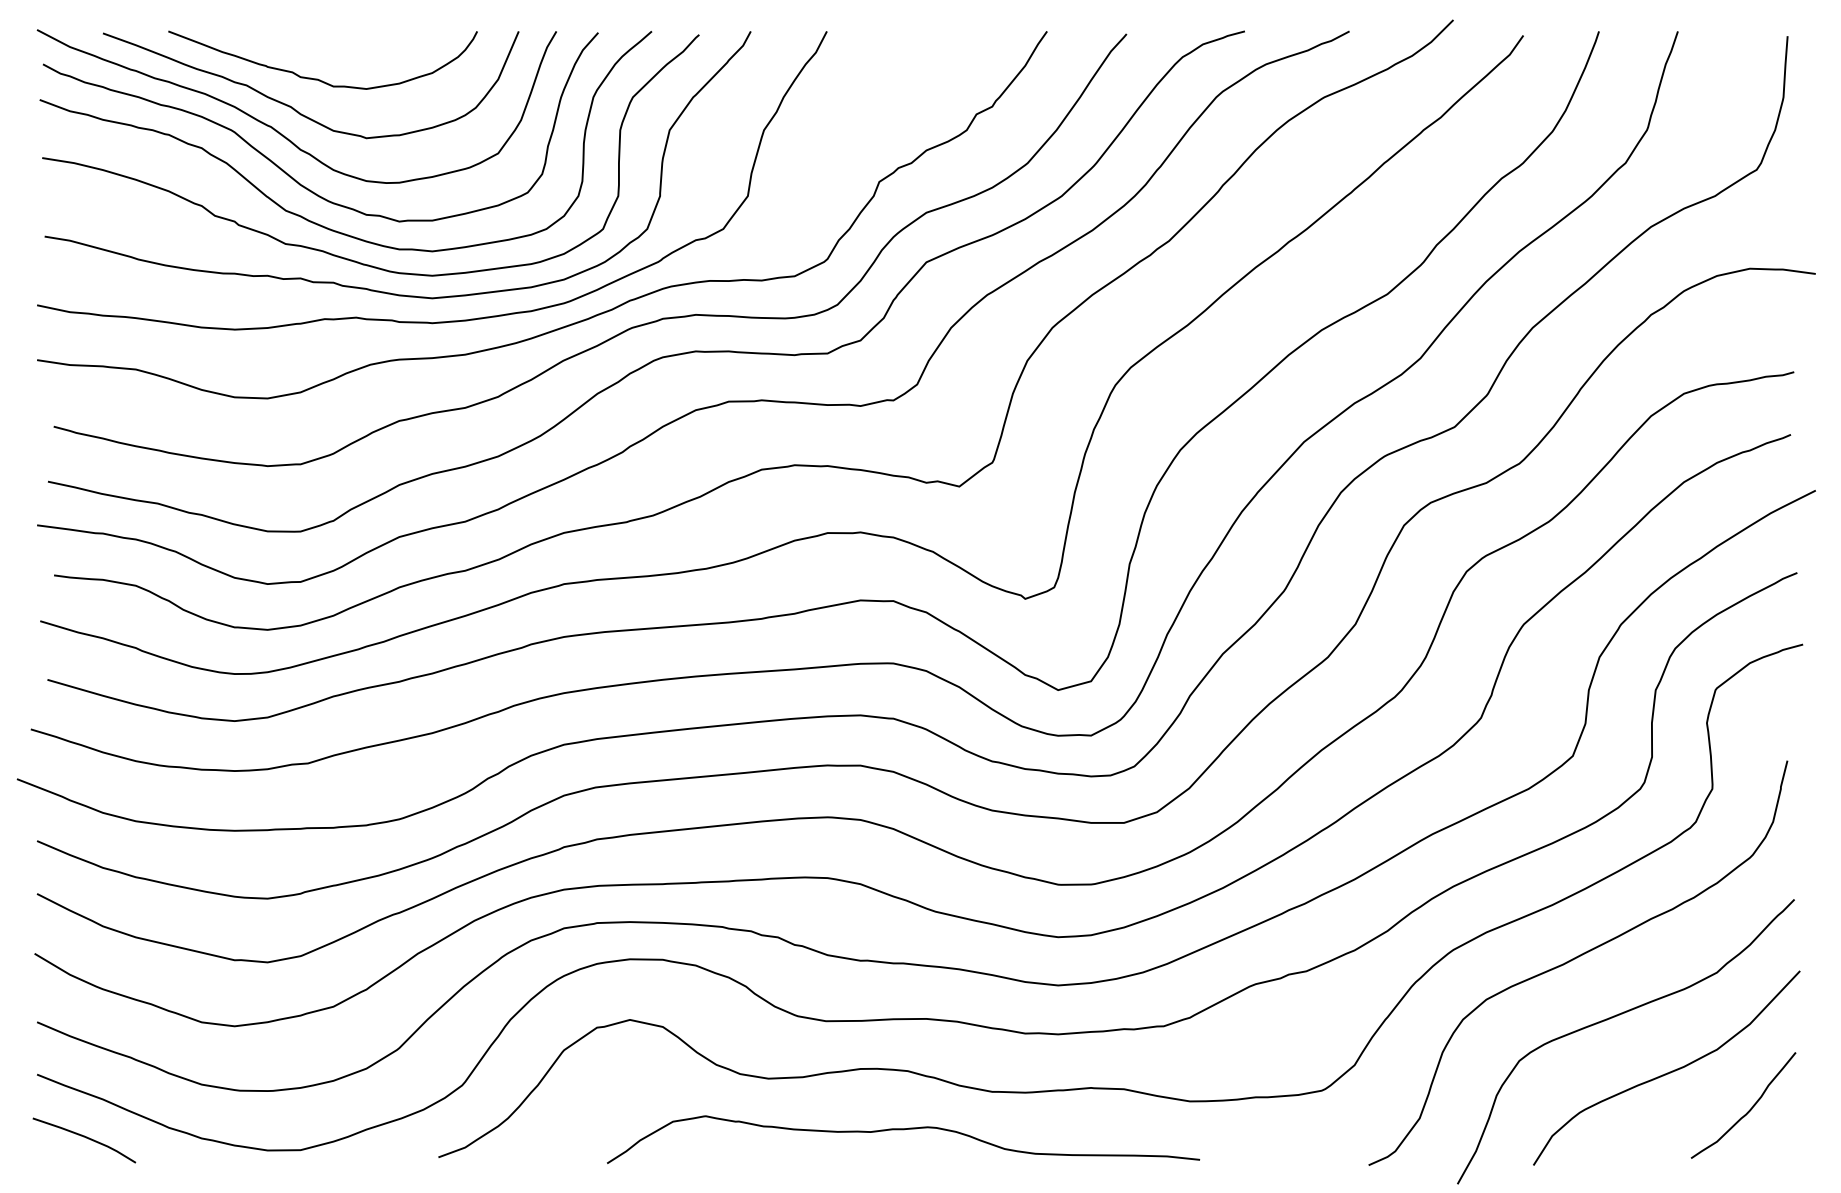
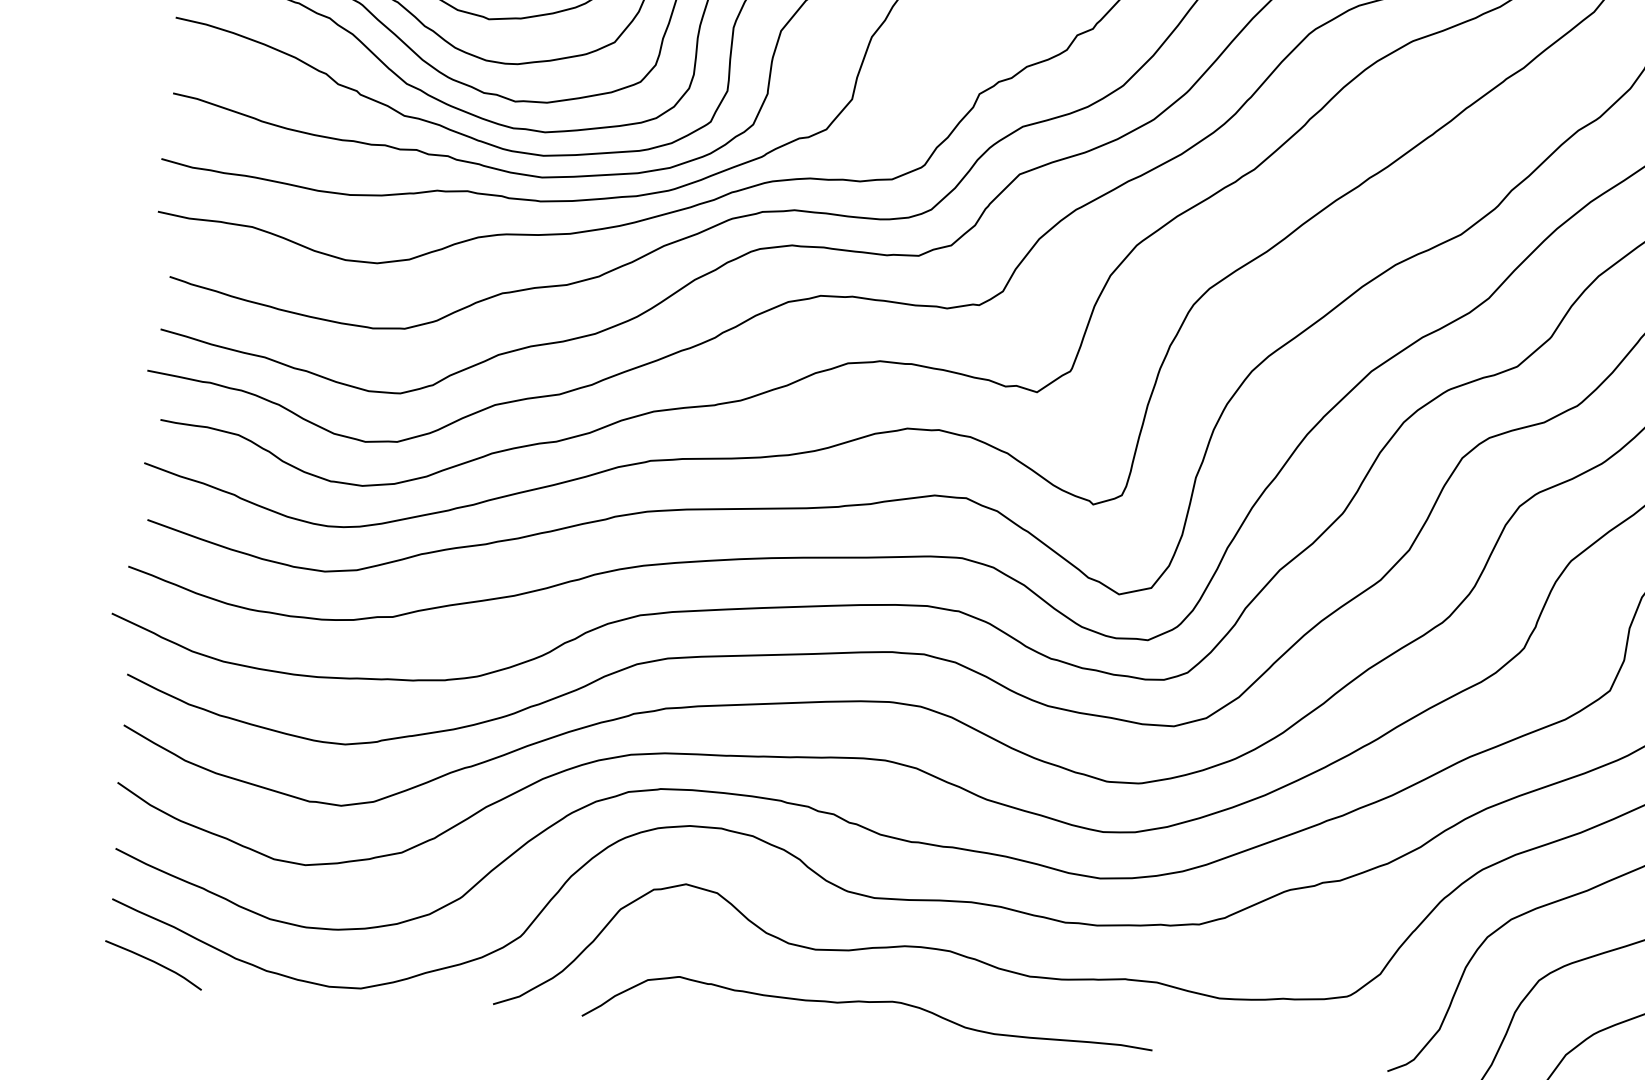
curve: (903, 1130) -> (869, 1003), moved

